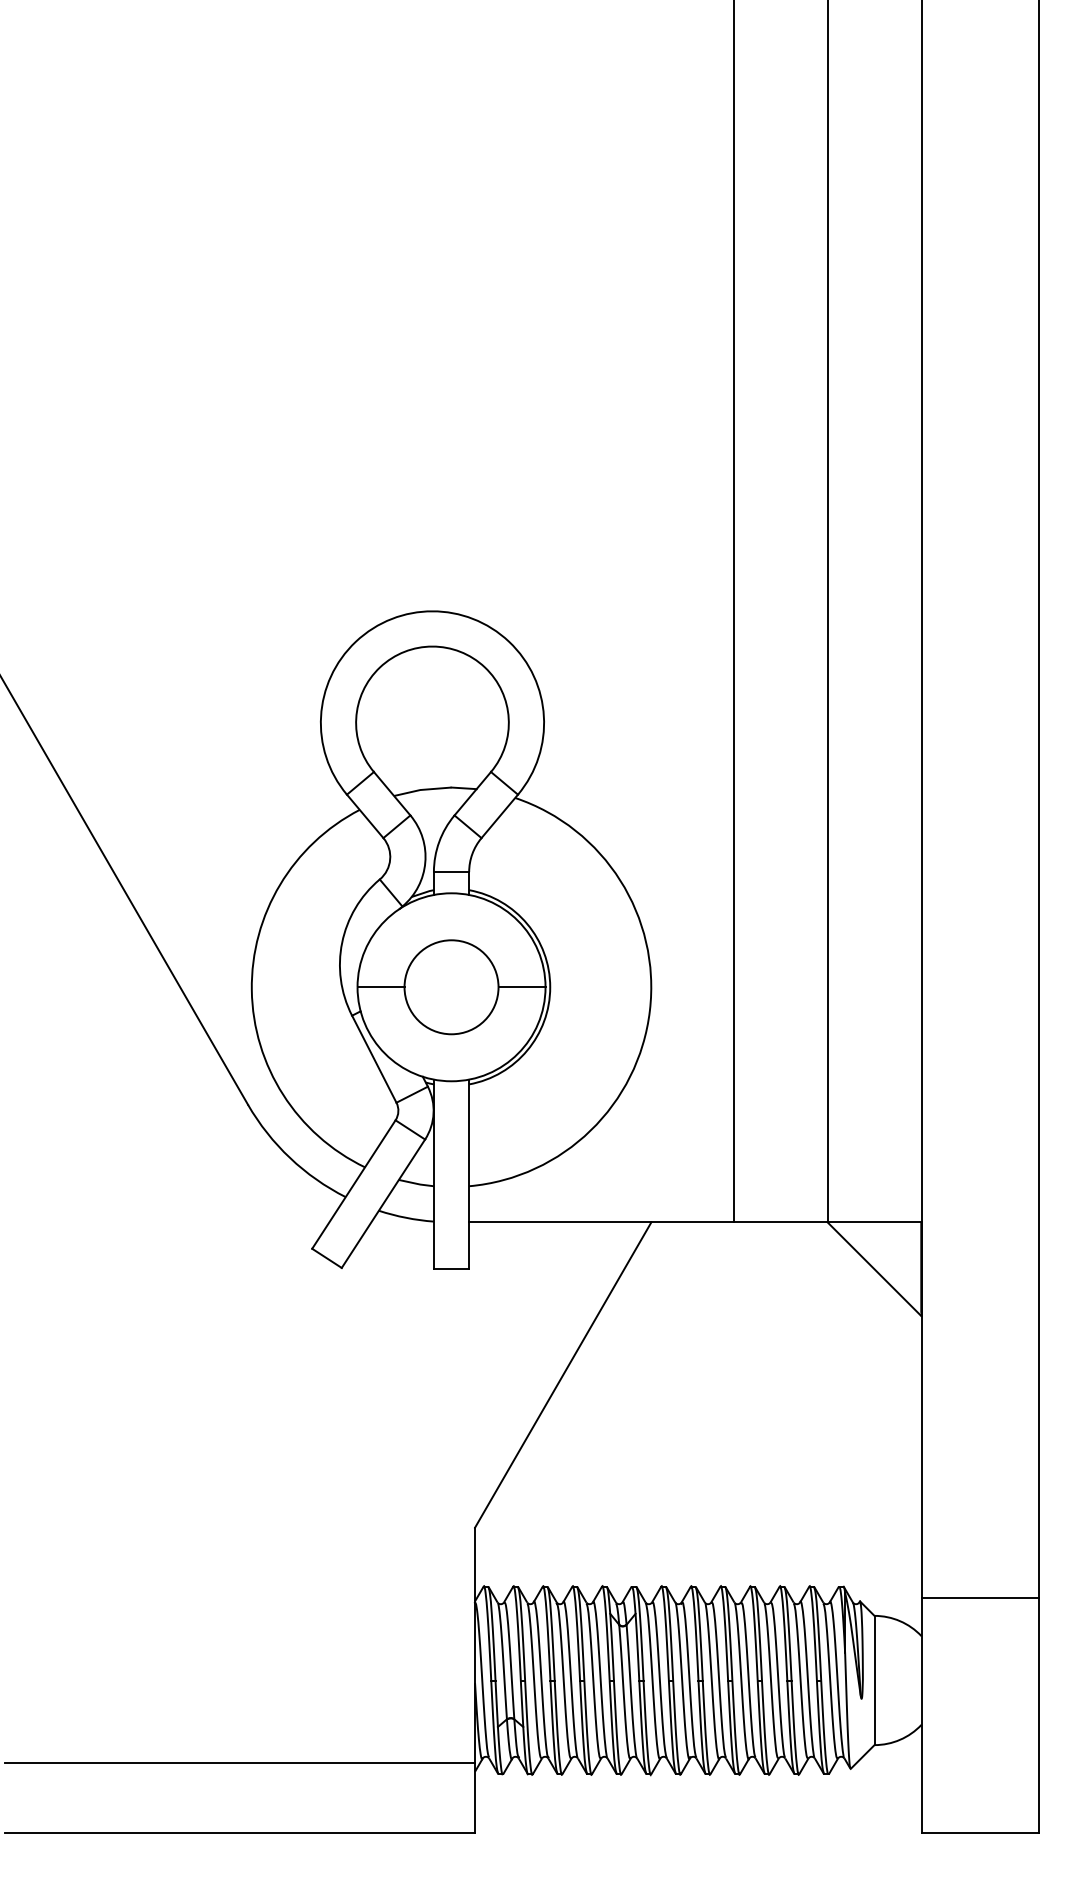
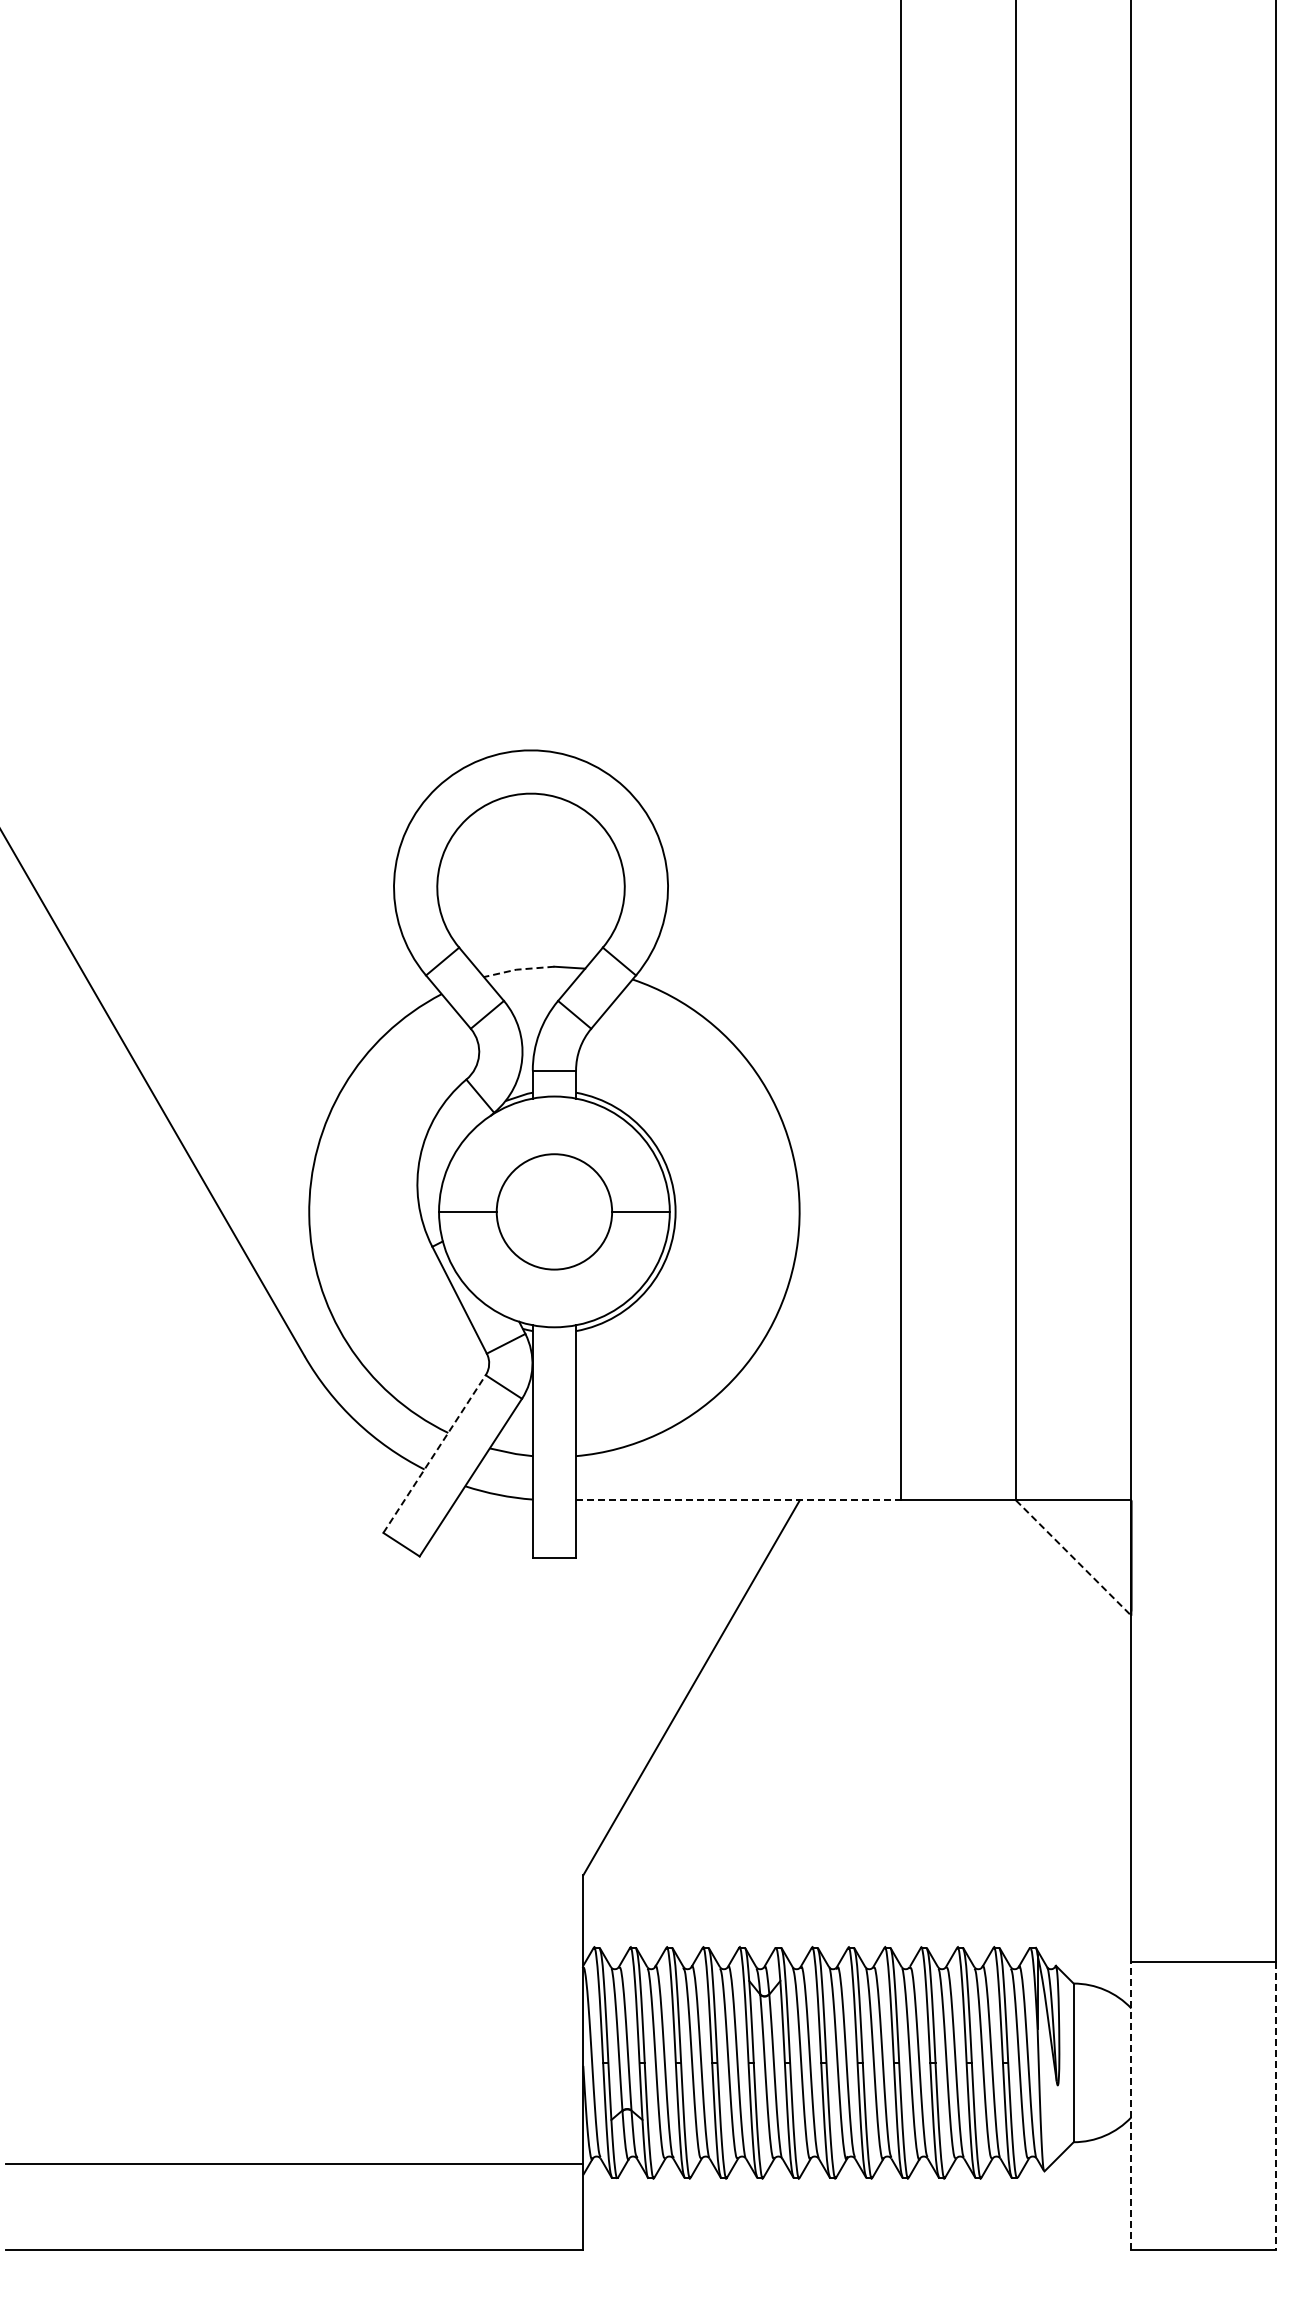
line: (422, 789) -> (518, 969), solid -> dashed
line: (353, 1184) -> (434, 1454), solid -> dashed
line: (601, 1222) -> (738, 1500), solid -> dashed
line: (874, 1269) -> (1073, 1558), solid -> dashed
line: (921, 1715) -> (1131, 2105), solid -> dashed
line: (1038, 1716) -> (1275, 2106), solid -> dashed

